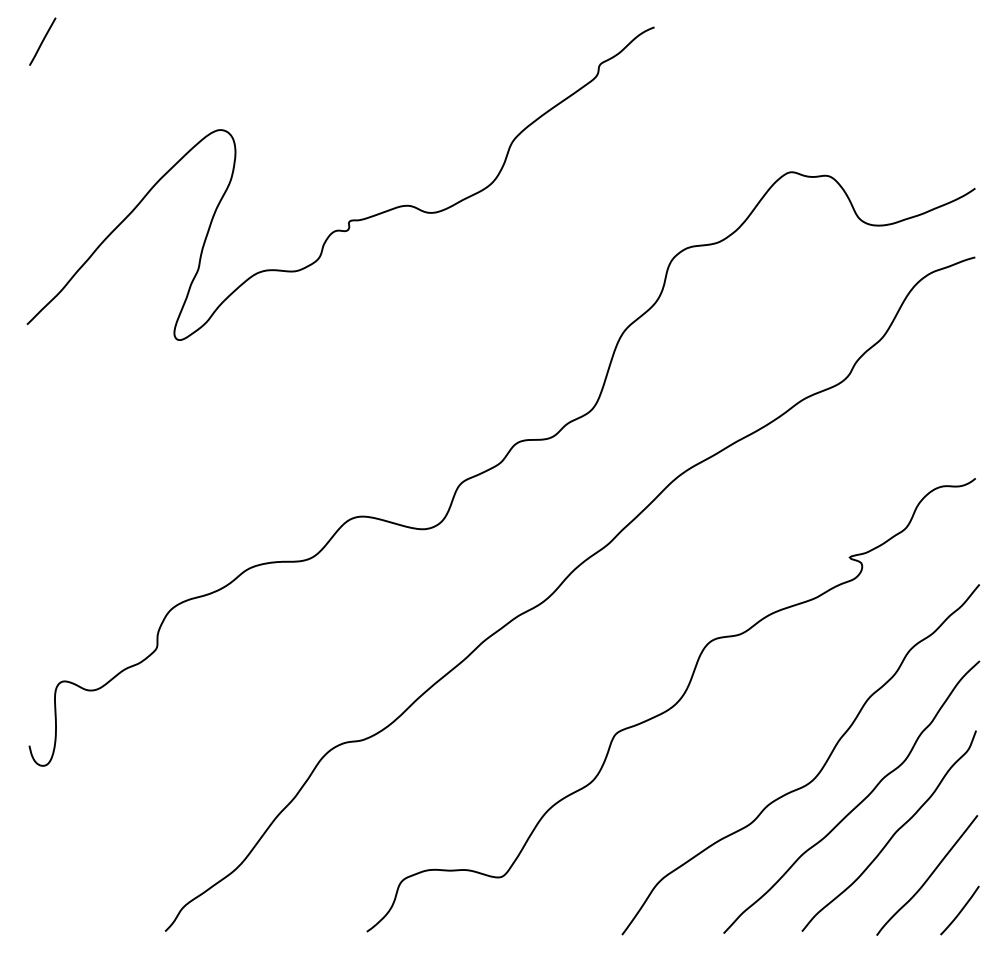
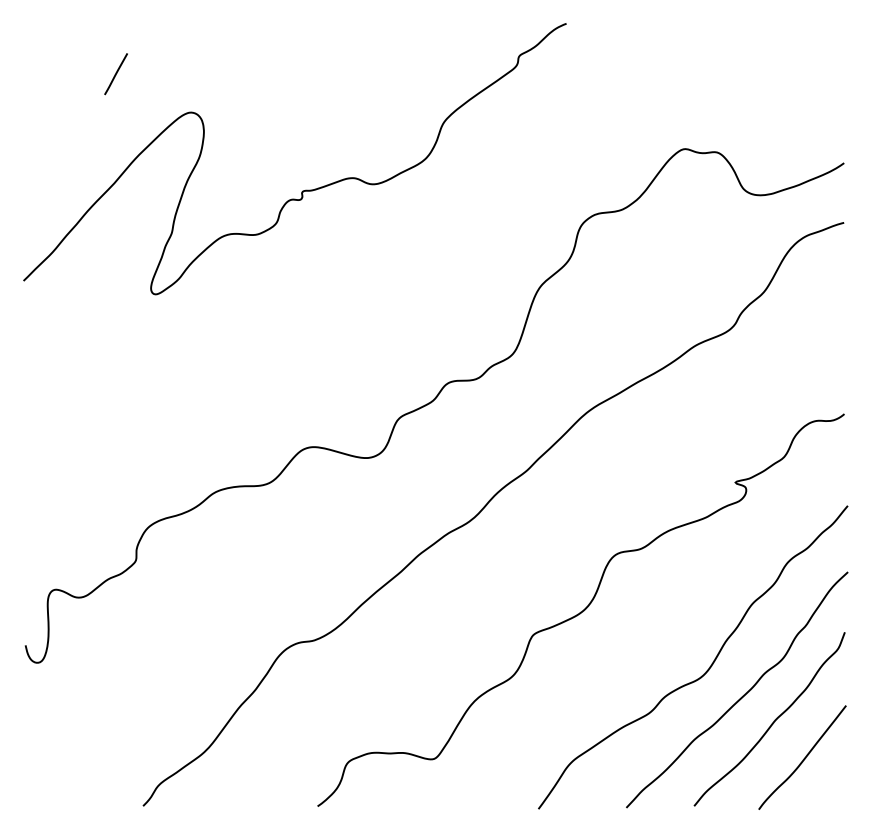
line: (41, 42) -> (115, 74), moved
curve: (960, 909) -> (831, 787), removed

